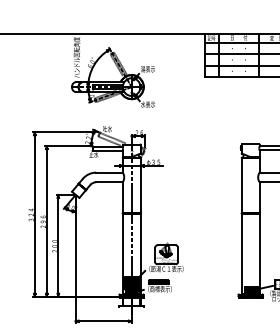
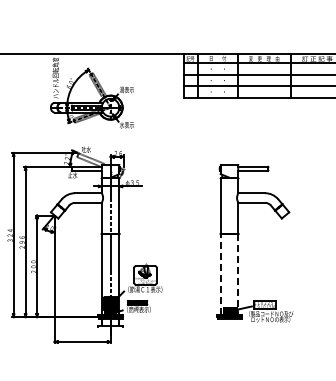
line: (241, 253) -> (220, 274), solid -> dashed
line: (259, 254) -> (238, 275), solid -> dashed

